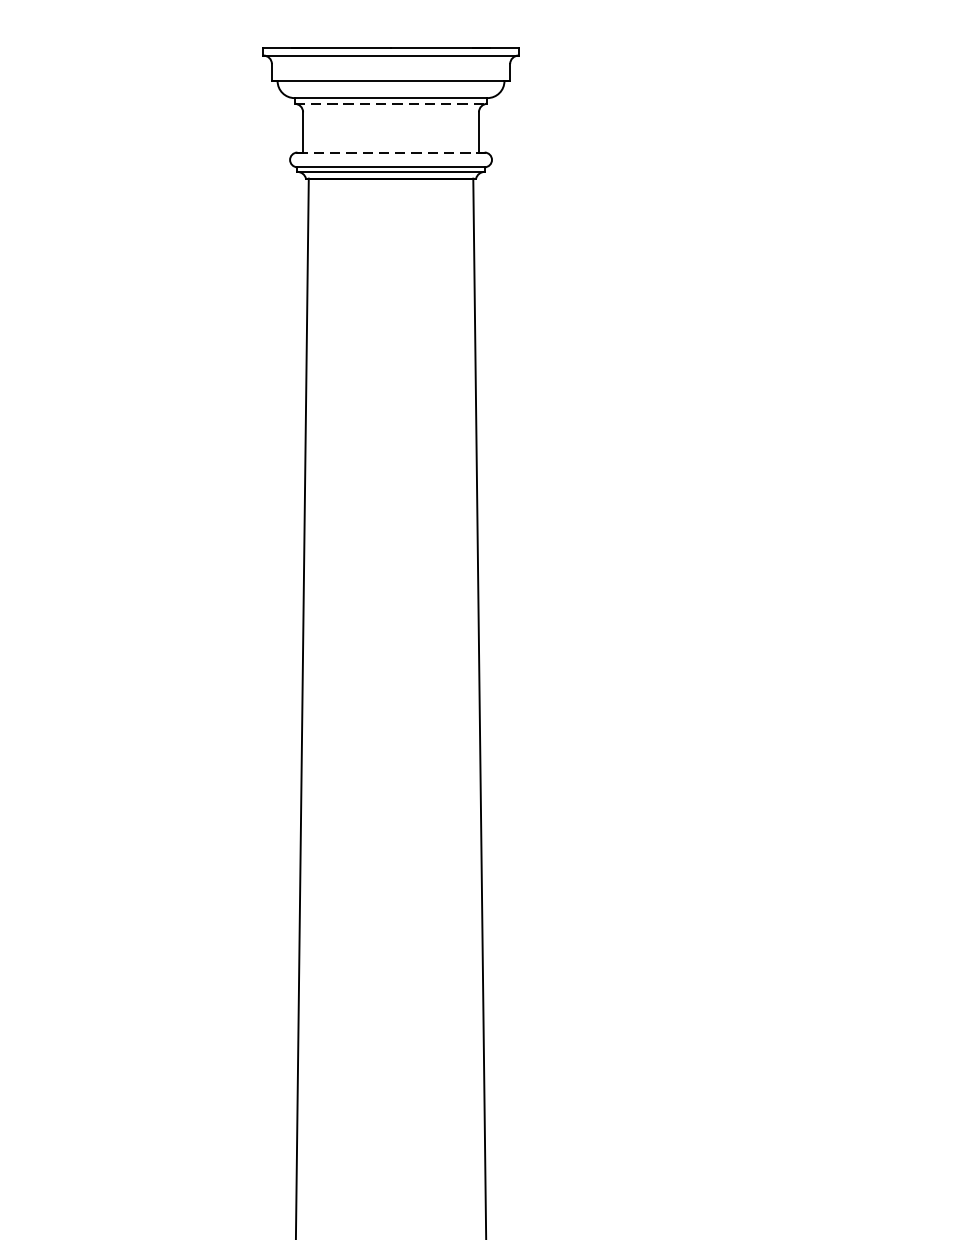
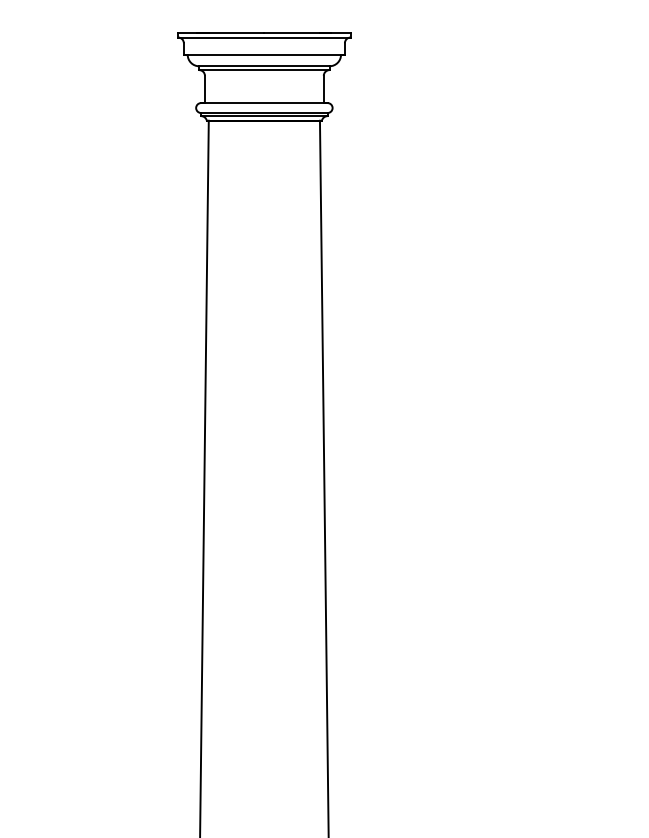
line: (391, 104) -> (264, 70), dashed -> solid
line: (391, 153) -> (264, 103), dashed -> solid

